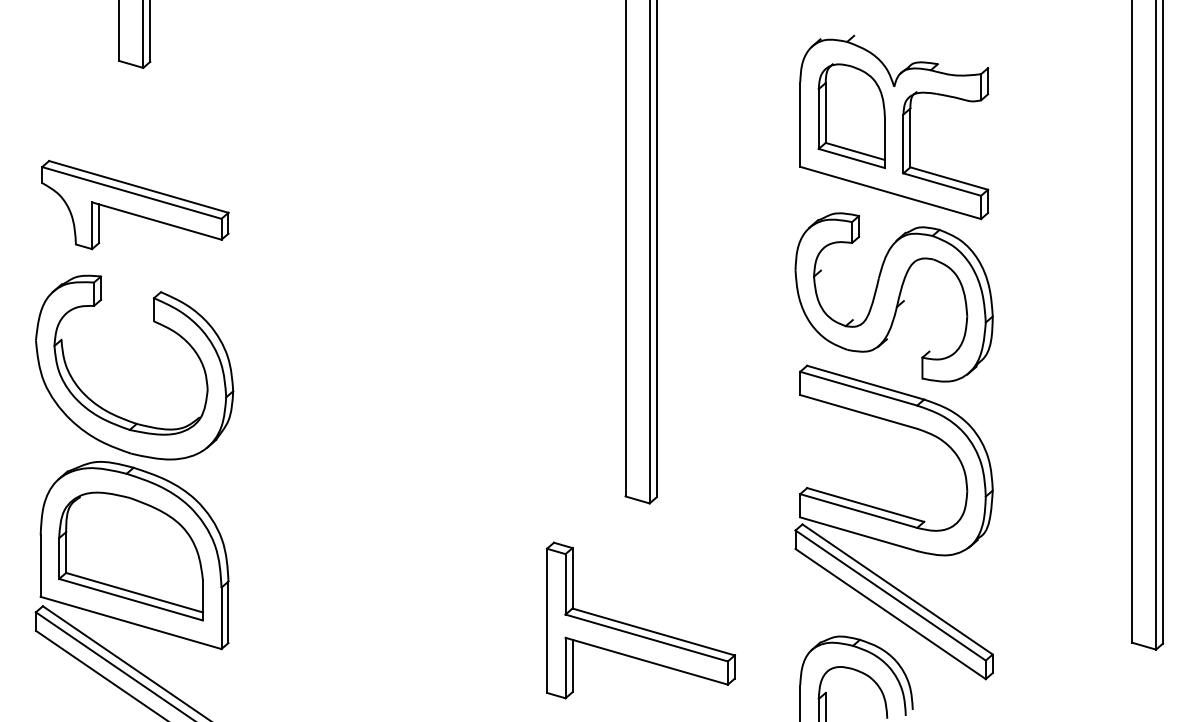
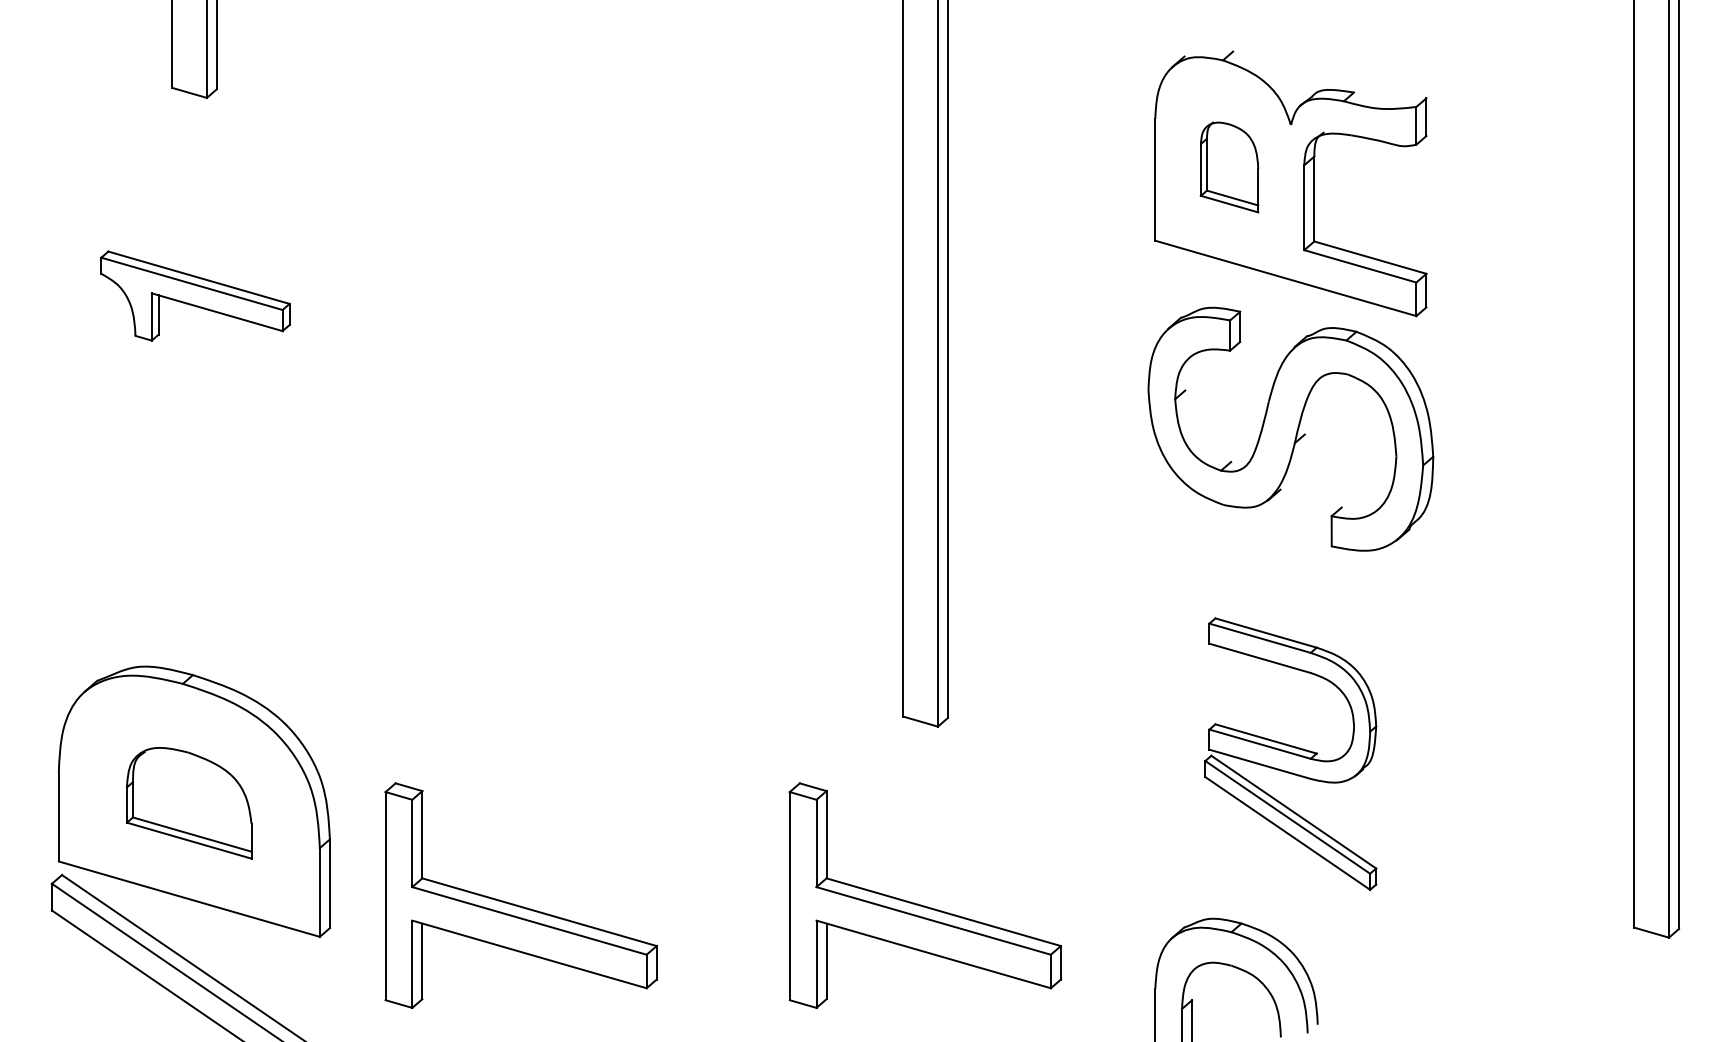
part: (851, 115) -> (1229, 166), size x0.6
part: (135, 205) -> (195, 296), size x0.7
part: (155, 323) -> (224, 466), removed
part: (893, 522) -> (1289, 754), size x0.6
part: (130, 556) -> (188, 803), size x0.6
part: (358, 626) -> (517, 904), added

